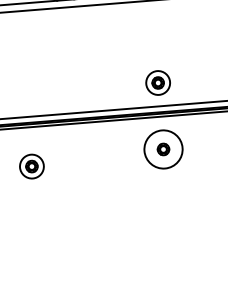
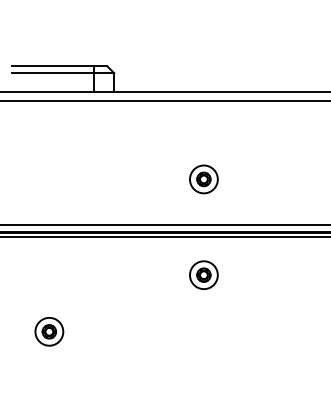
part: (157, 83) -> (203, 179), moved
circle: (163, 149) -> (203, 275), size x0.62
part: (32, 166) -> (49, 331), moved

